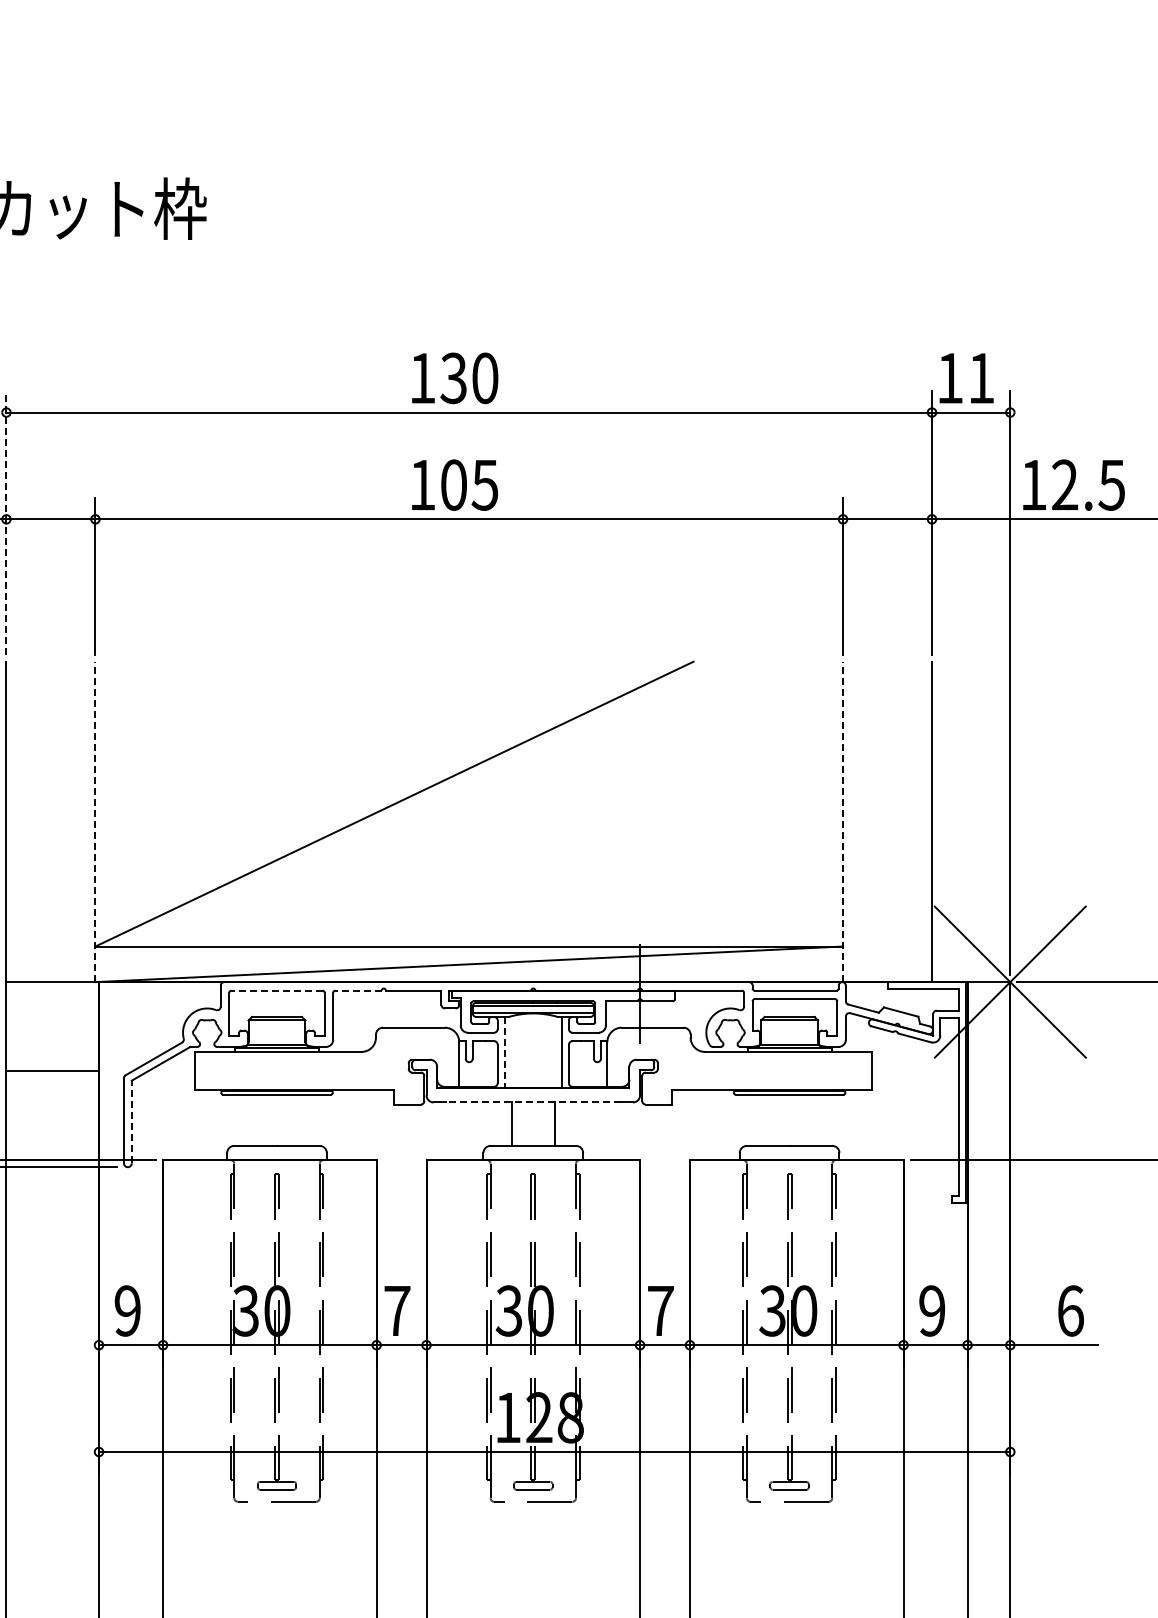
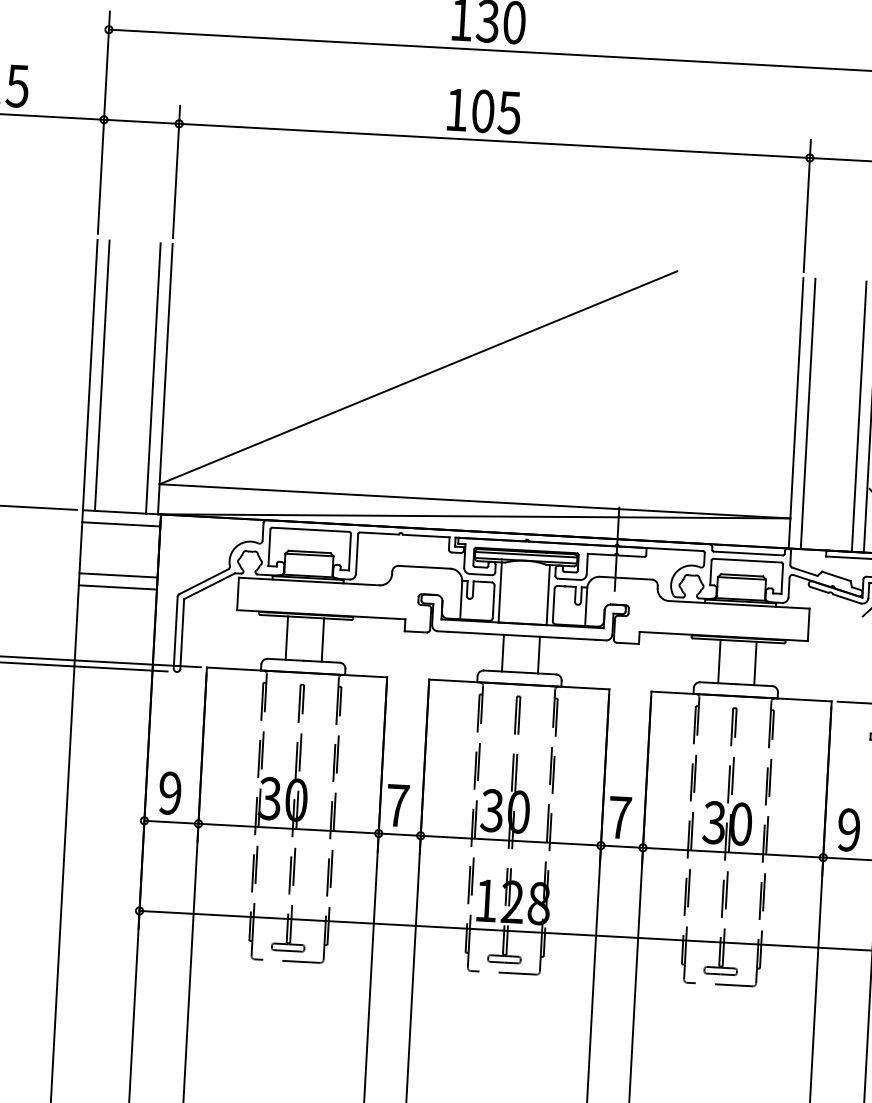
line: (6, 522) -> (103, 122), dashed -> solid
line: (20, 821) -> (102, 375), added
line: (81, 821) -> (153, 378), added
line: (95, 821) -> (165, 378), dashed -> solid
line: (843, 821) -> (796, 412), dashed -> solid
line: (857, 821) -> (808, 413), added
line: (917, 821) -> (858, 416), added
line: (277, 990) -> (311, 529), dashed -> solid
line: (358, 990) -> (379, 533), dashed -> solid
line: (52, 996) -> (121, 524), added
line: (504, 1052) -> (499, 592), dashed -> solid
line: (52, 1056) -> (118, 575), added
line: (533, 1102) -> (522, 635), dashed -> solid
line: (255, 1119) -> (286, 637), added
line: (298, 1119) -> (323, 639), added
line: (768, 1119) -> (719, 660), added
line: (810, 1119) -> (755, 662), added
line: (131, 1121) -> (182, 633), dashed -> solid

